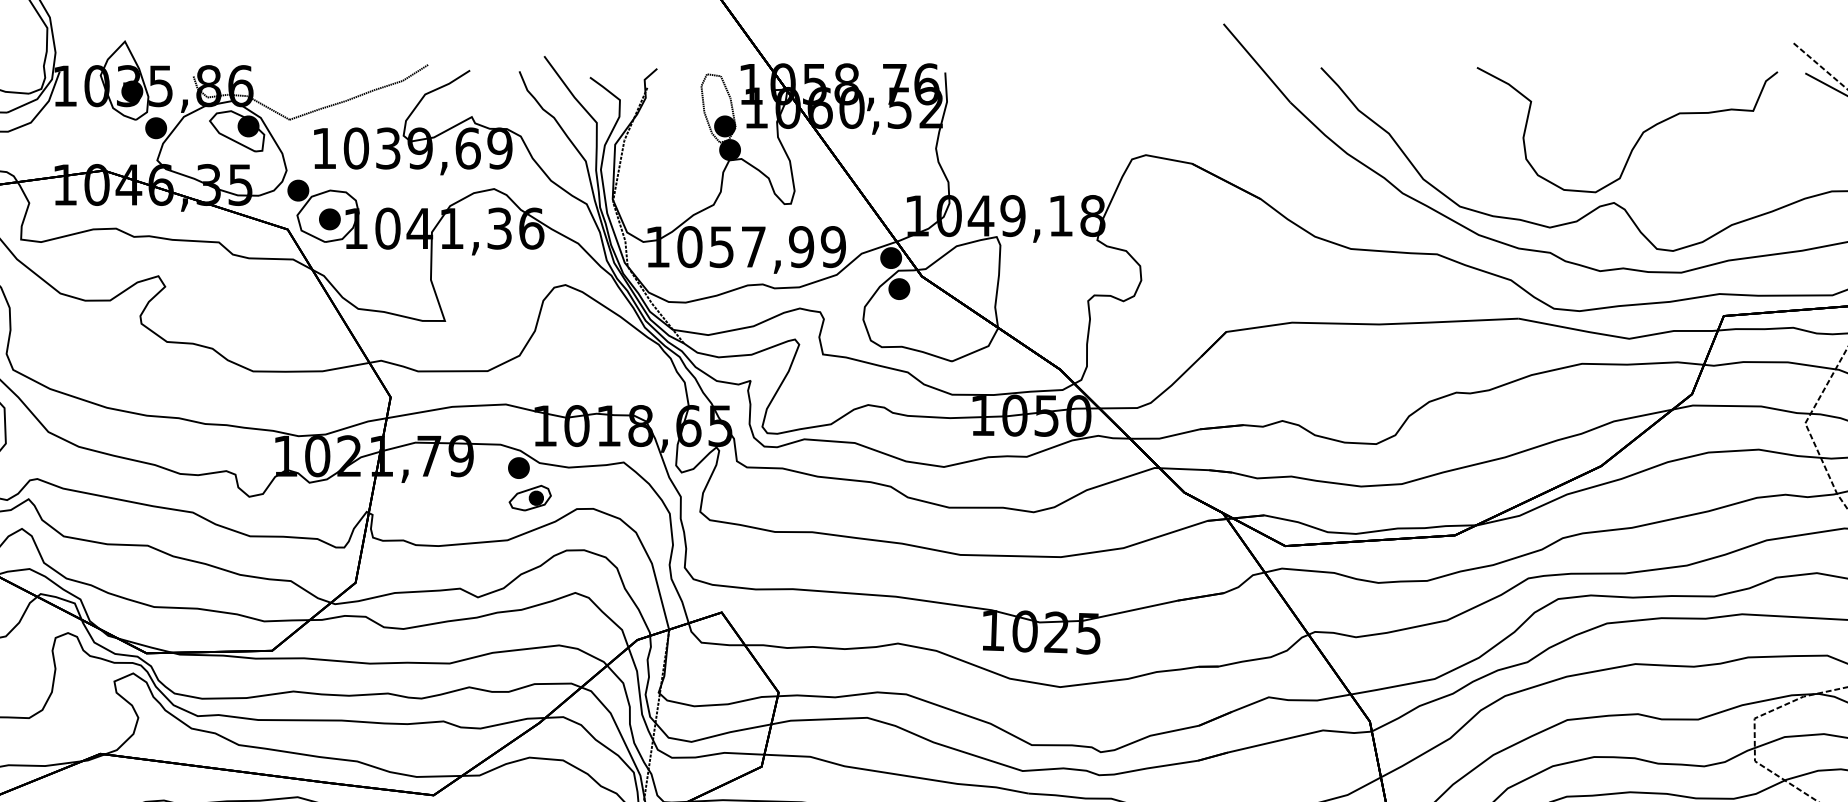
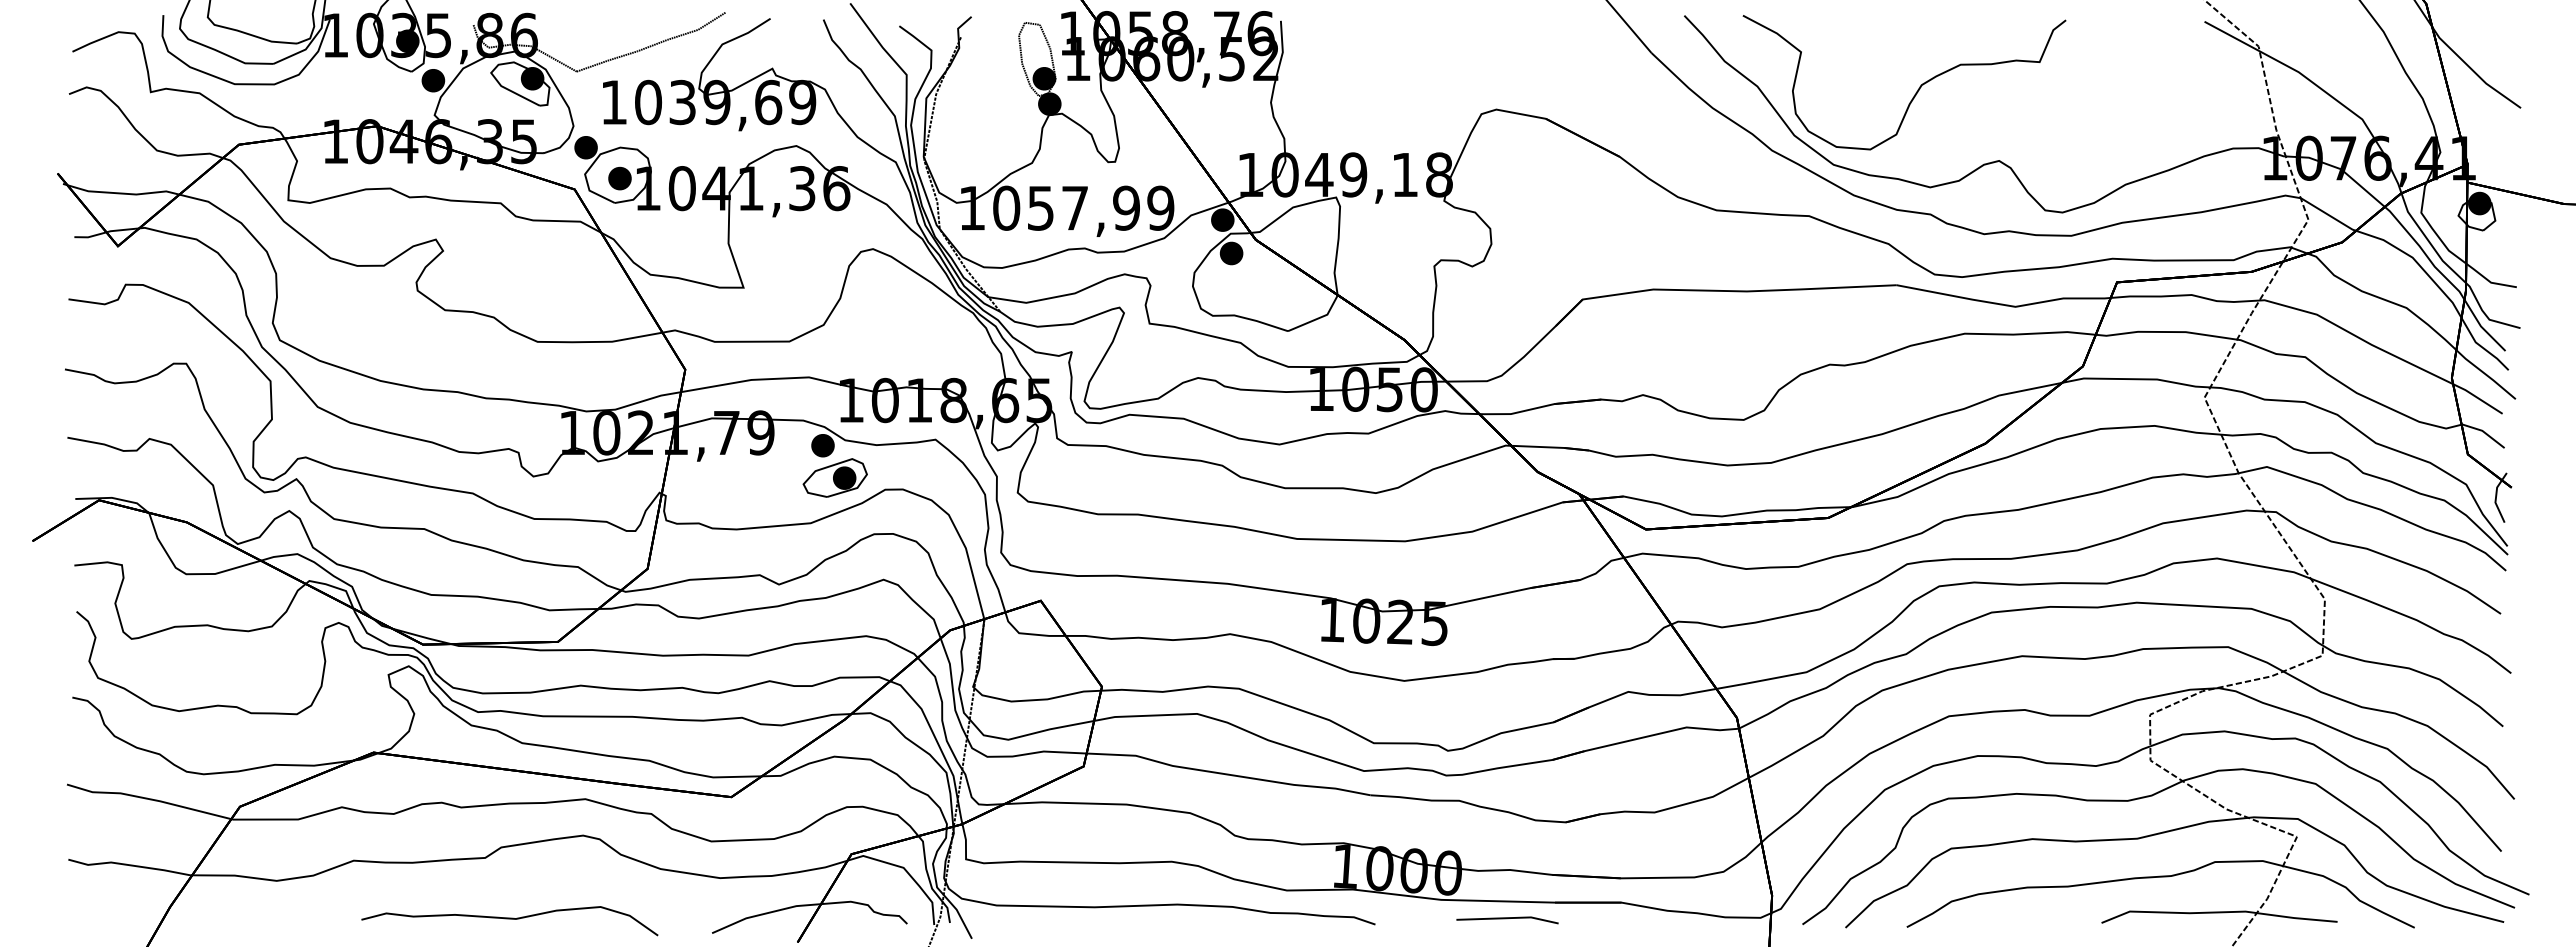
curve: (1639, 136) -> (1917, 89), moved
part: (529, 497) -> (834, 477), size x1.43

